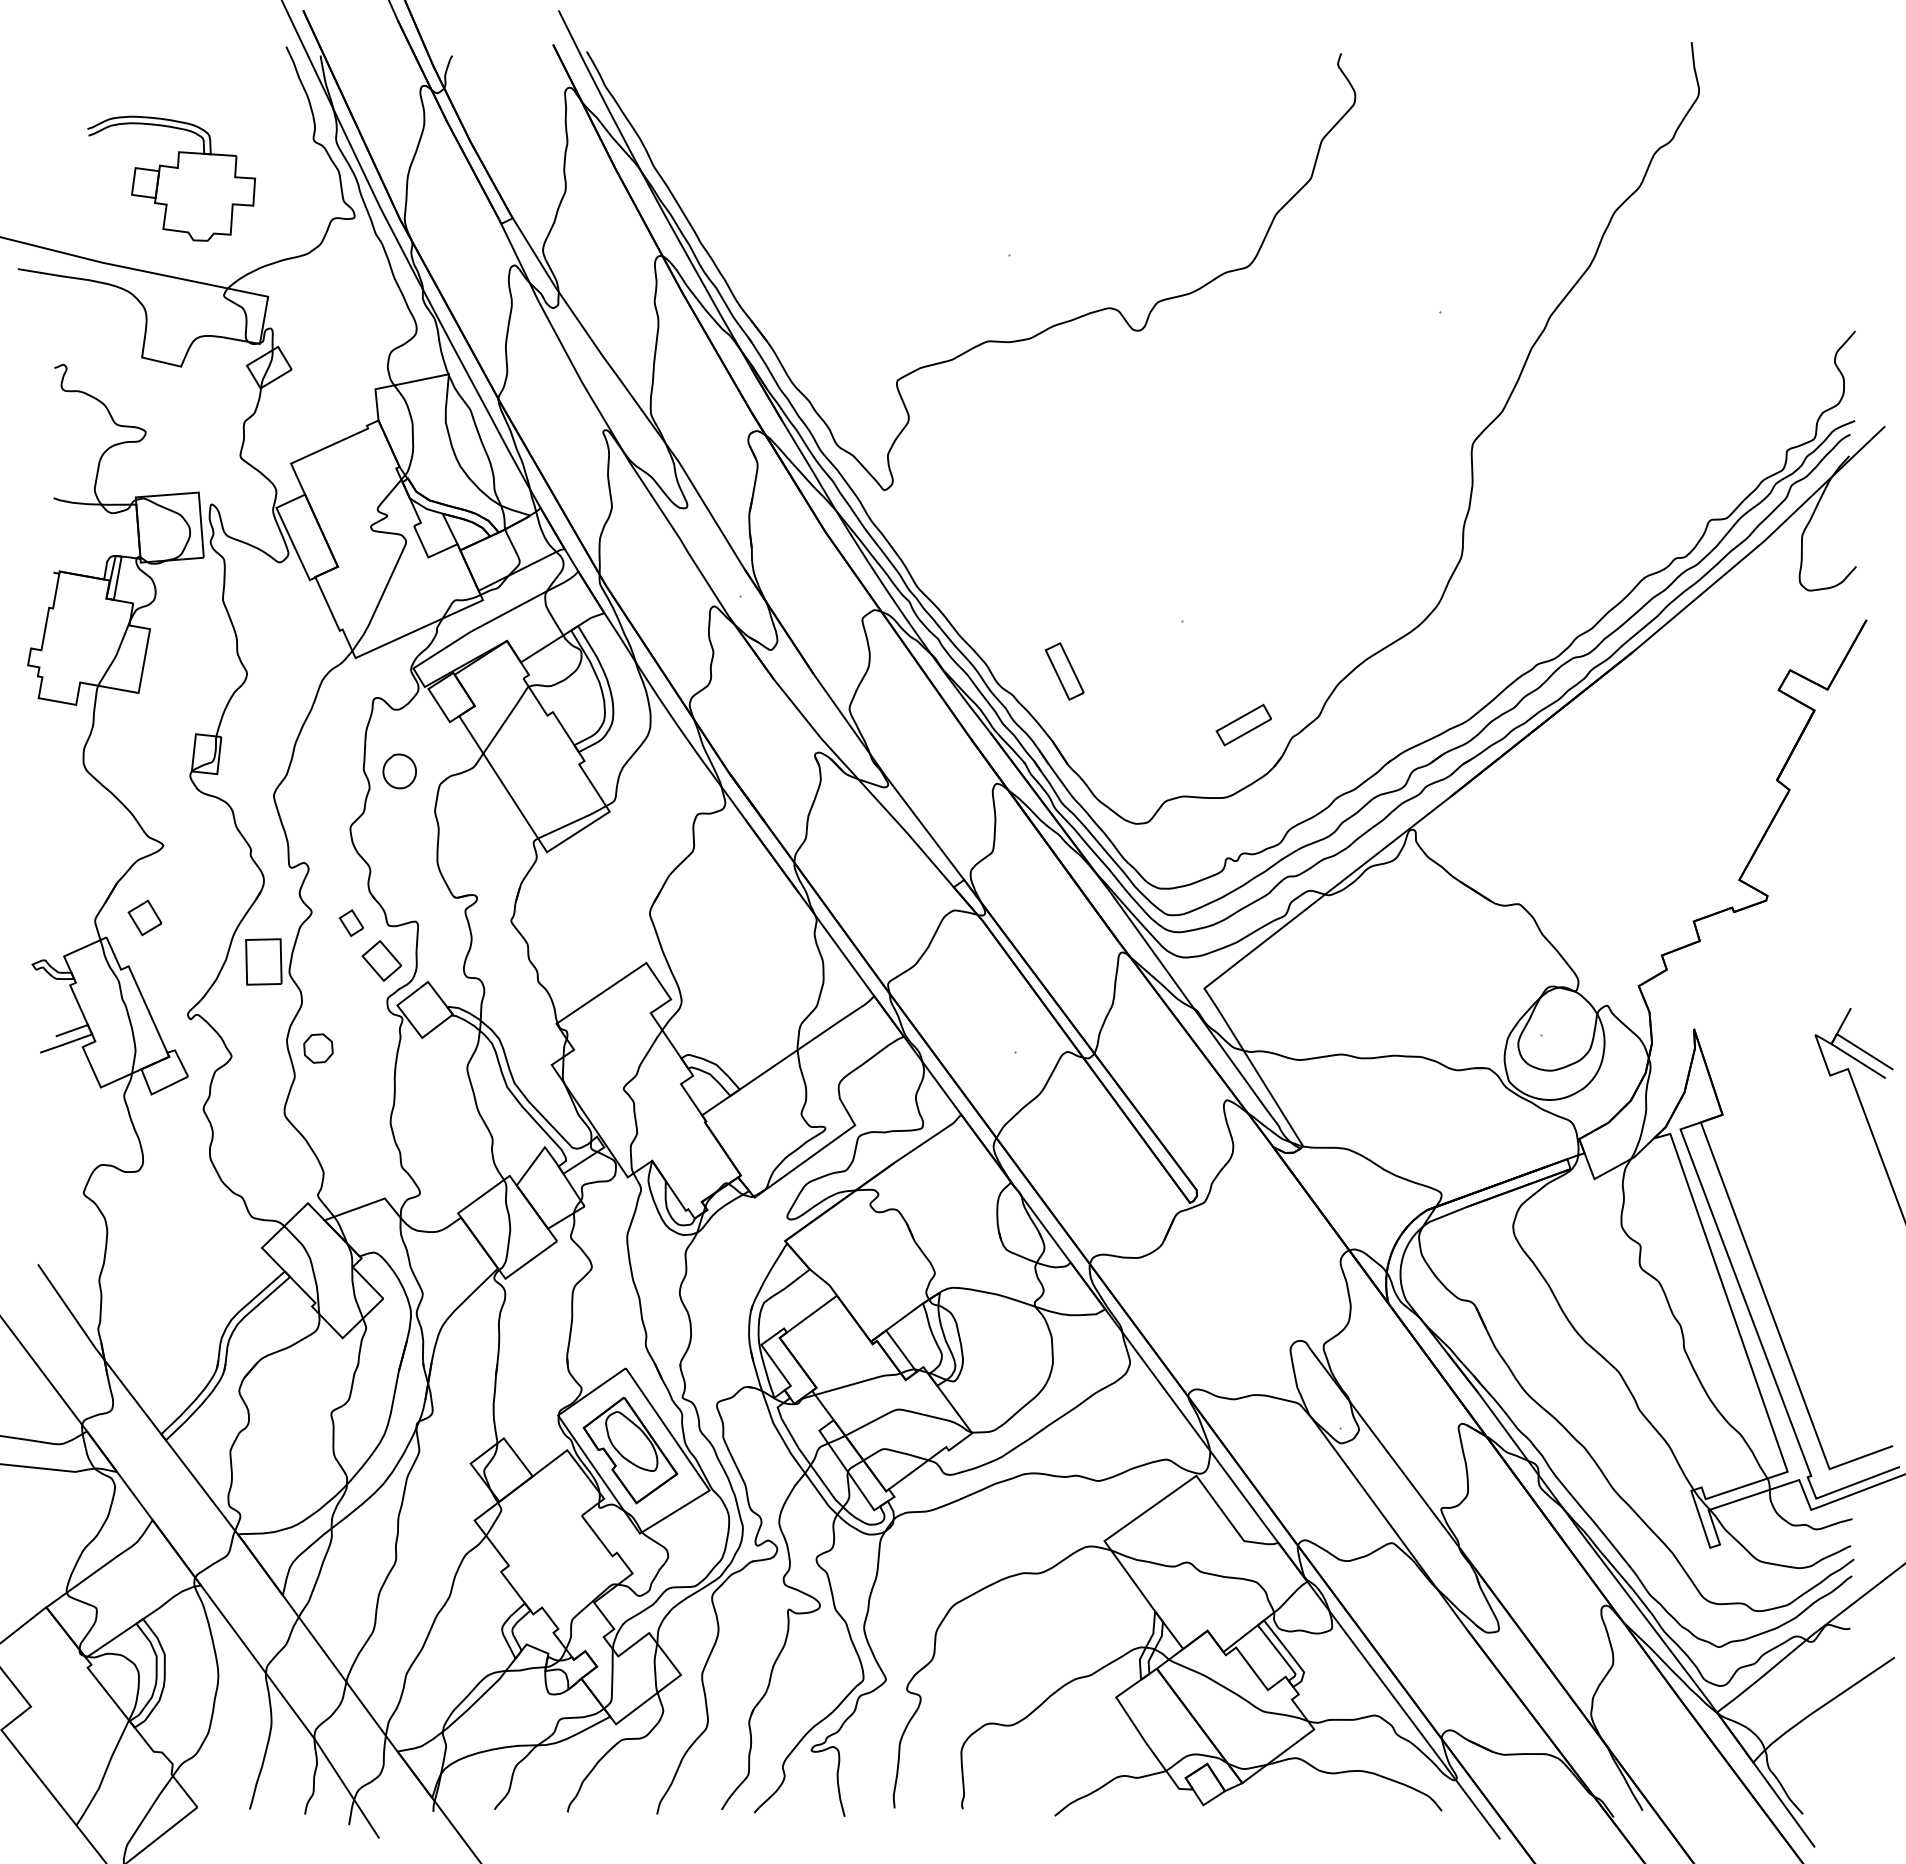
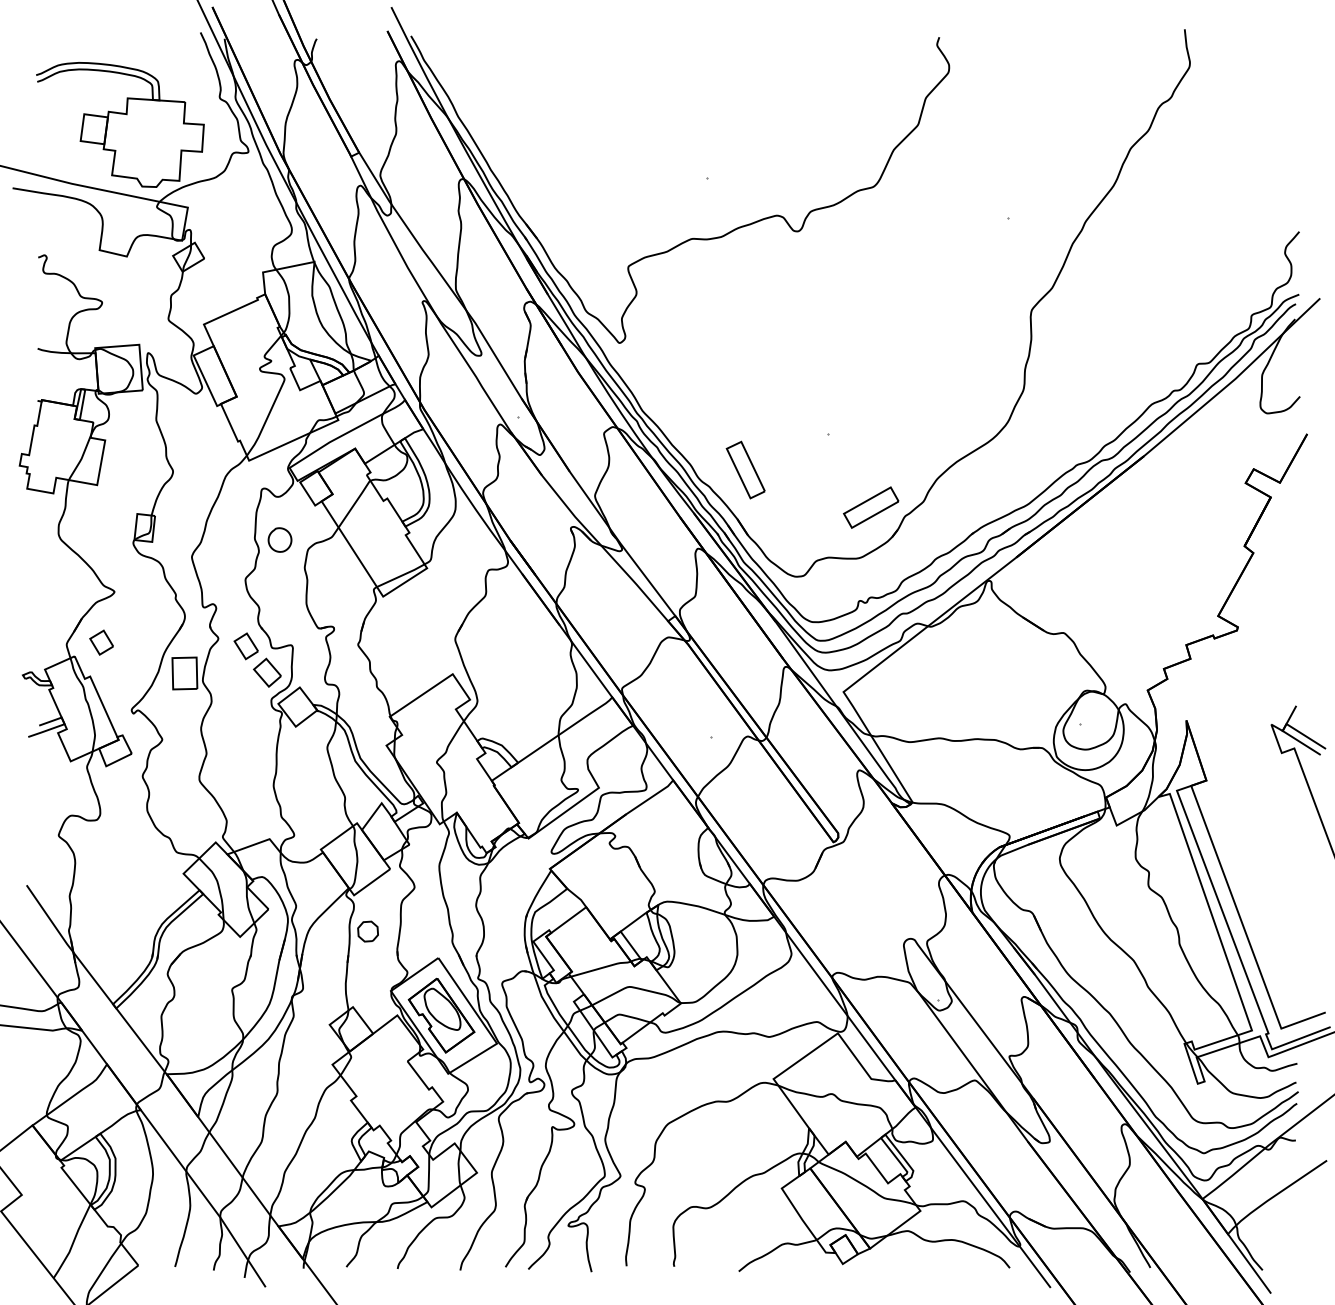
part: (171, 178) -> (120, 124), size x1.43
part: (1064, 671) -> (745, 470), size x1.43
part: (1243, 724) -> (870, 507), size x1.43
part: (351, 922) -> (246, 645), size x1.43
part: (318, 1048) -> (368, 931), moved

